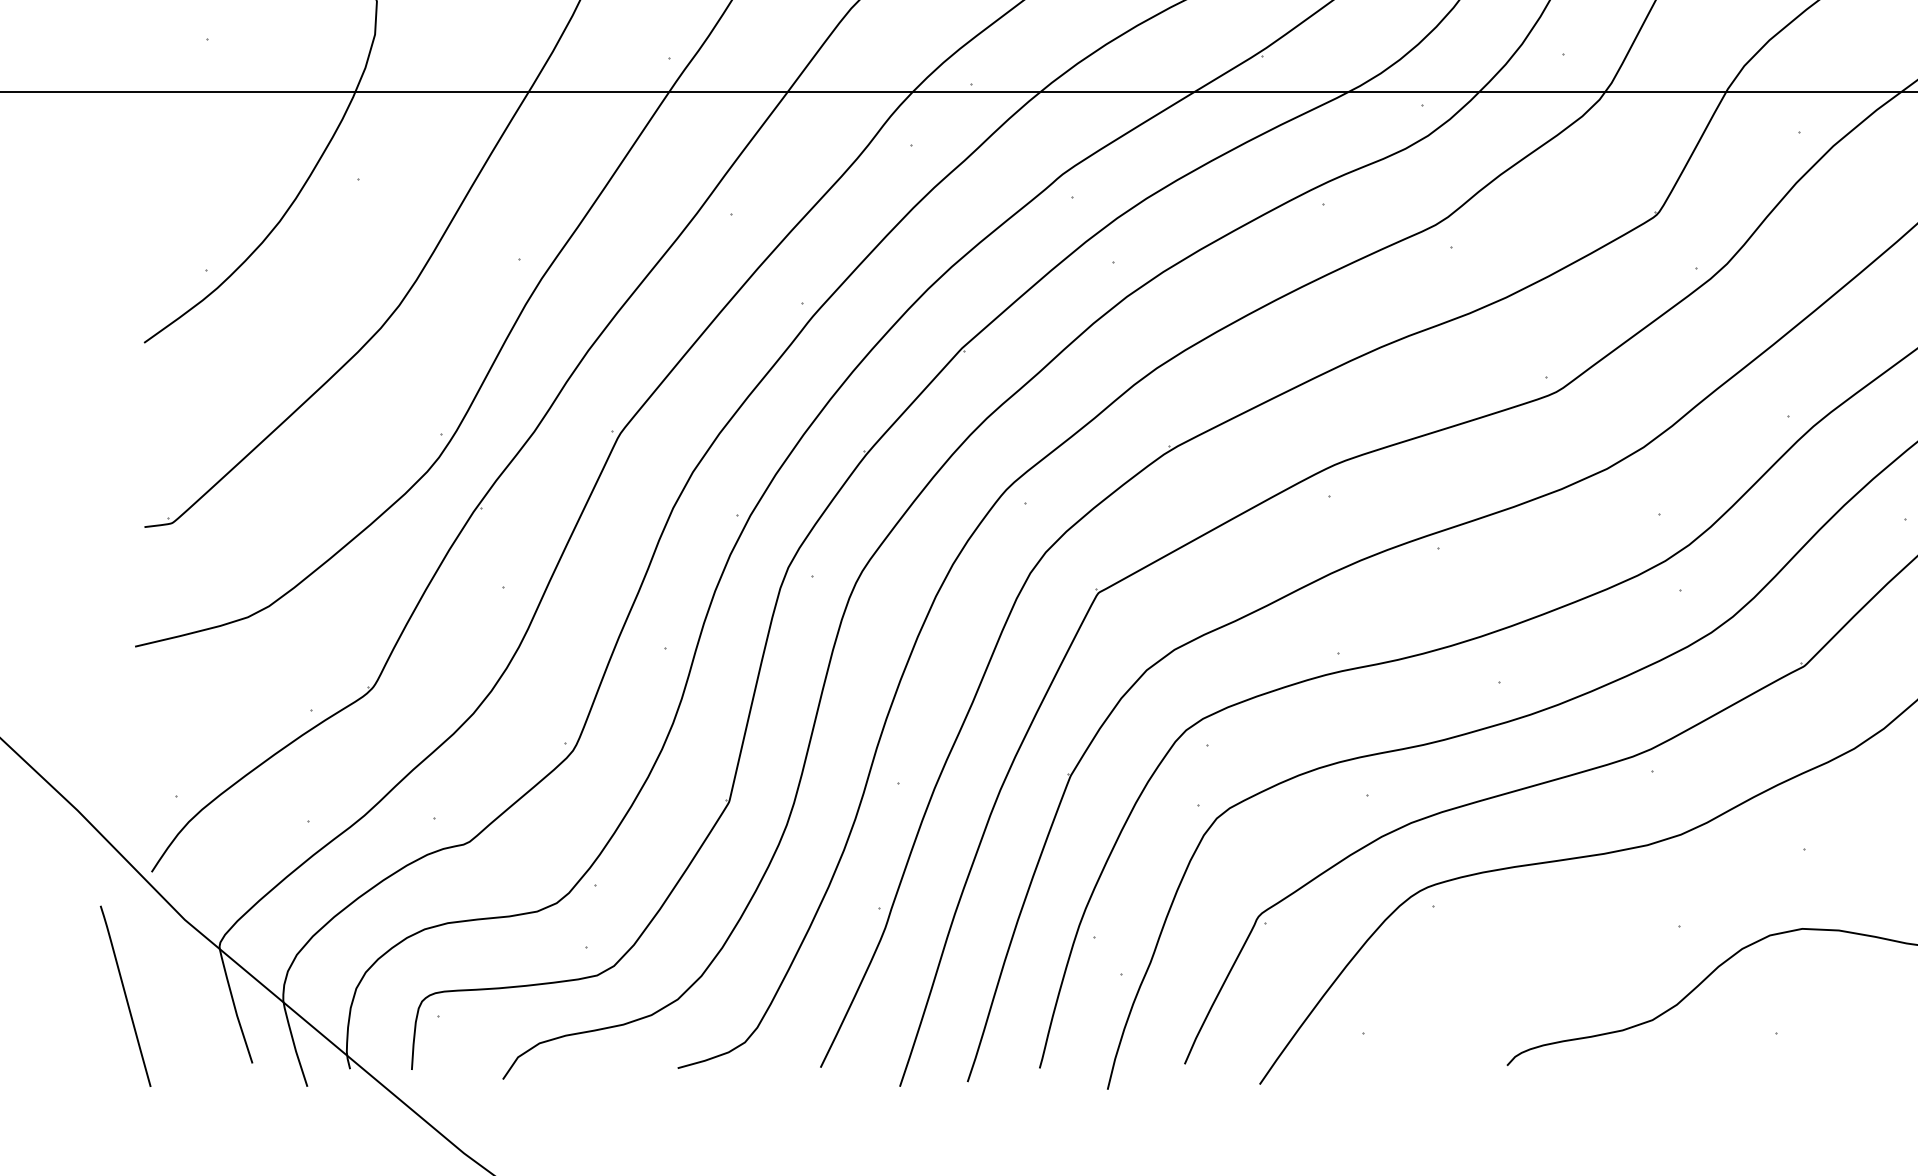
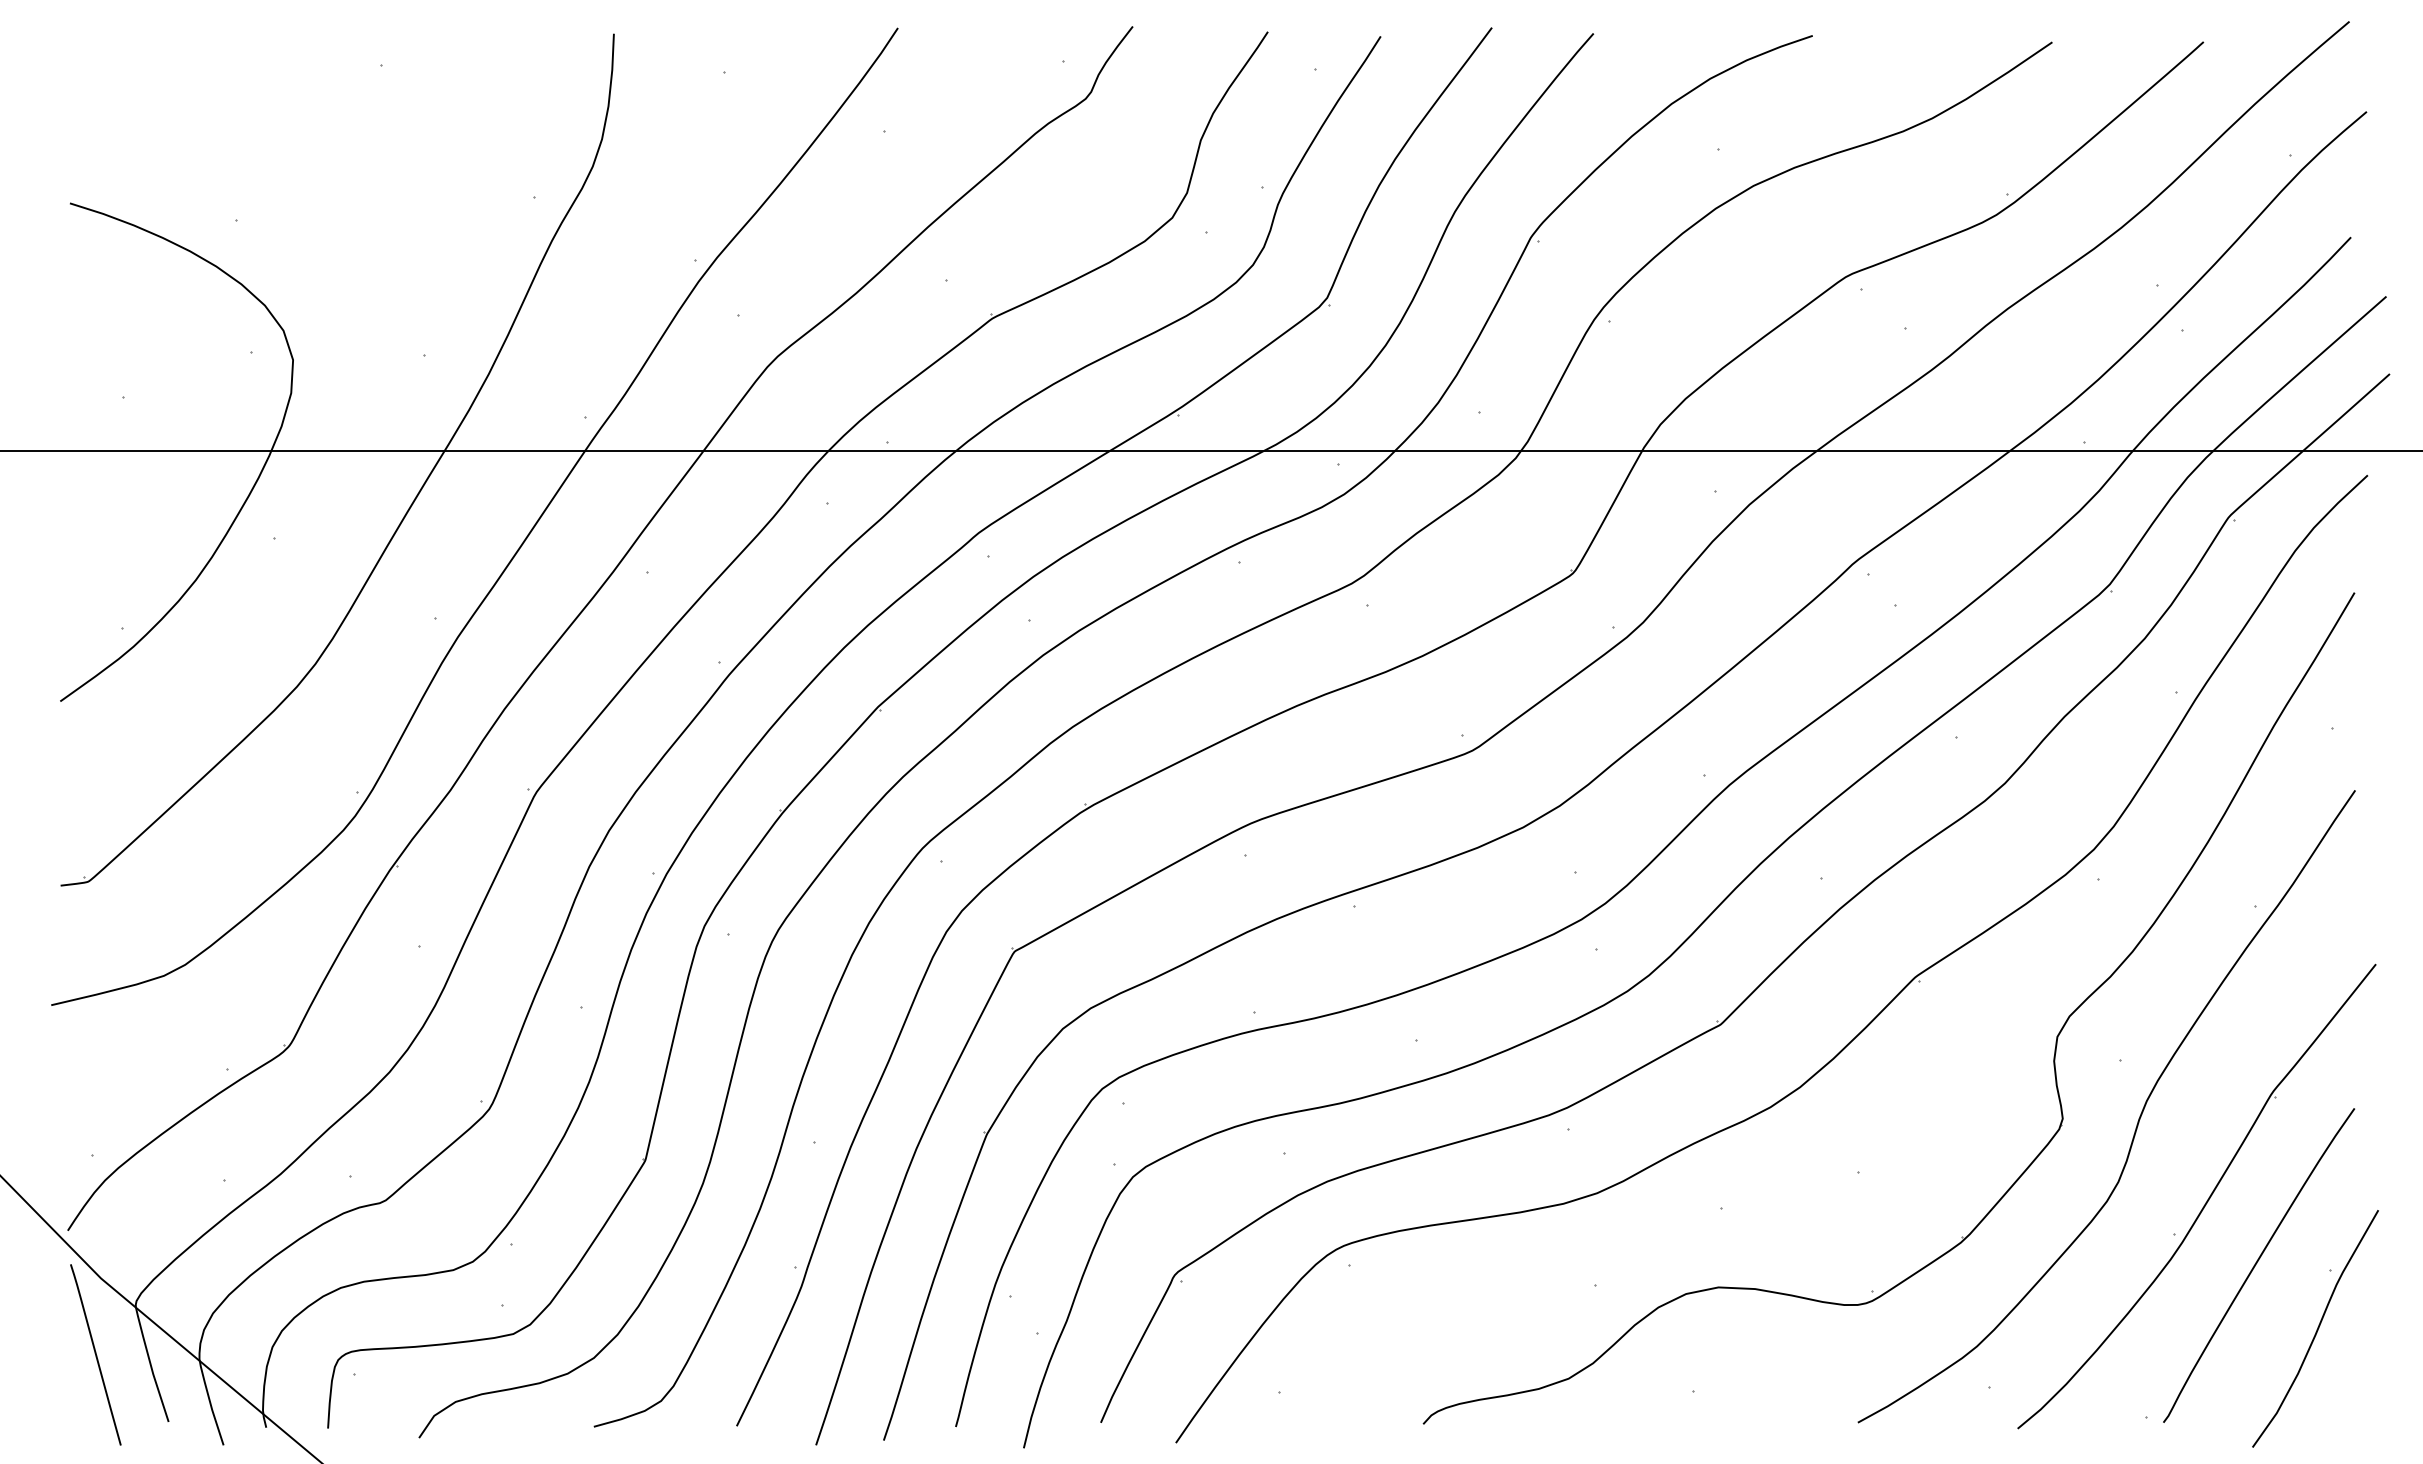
line: (125, 995) -> (95, 1354), moved

